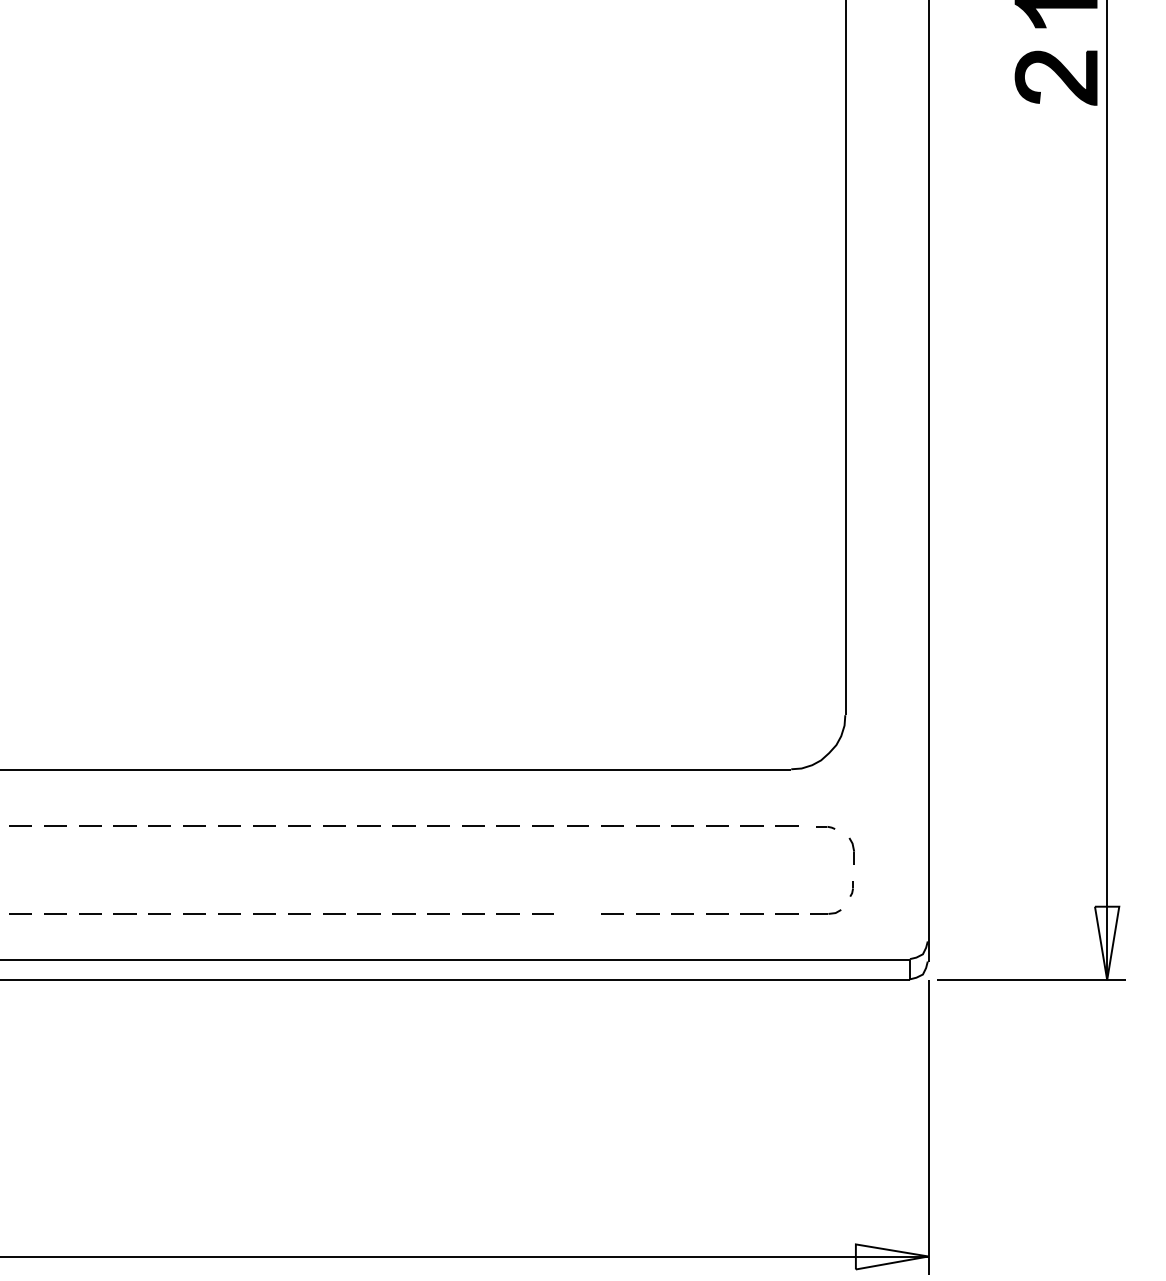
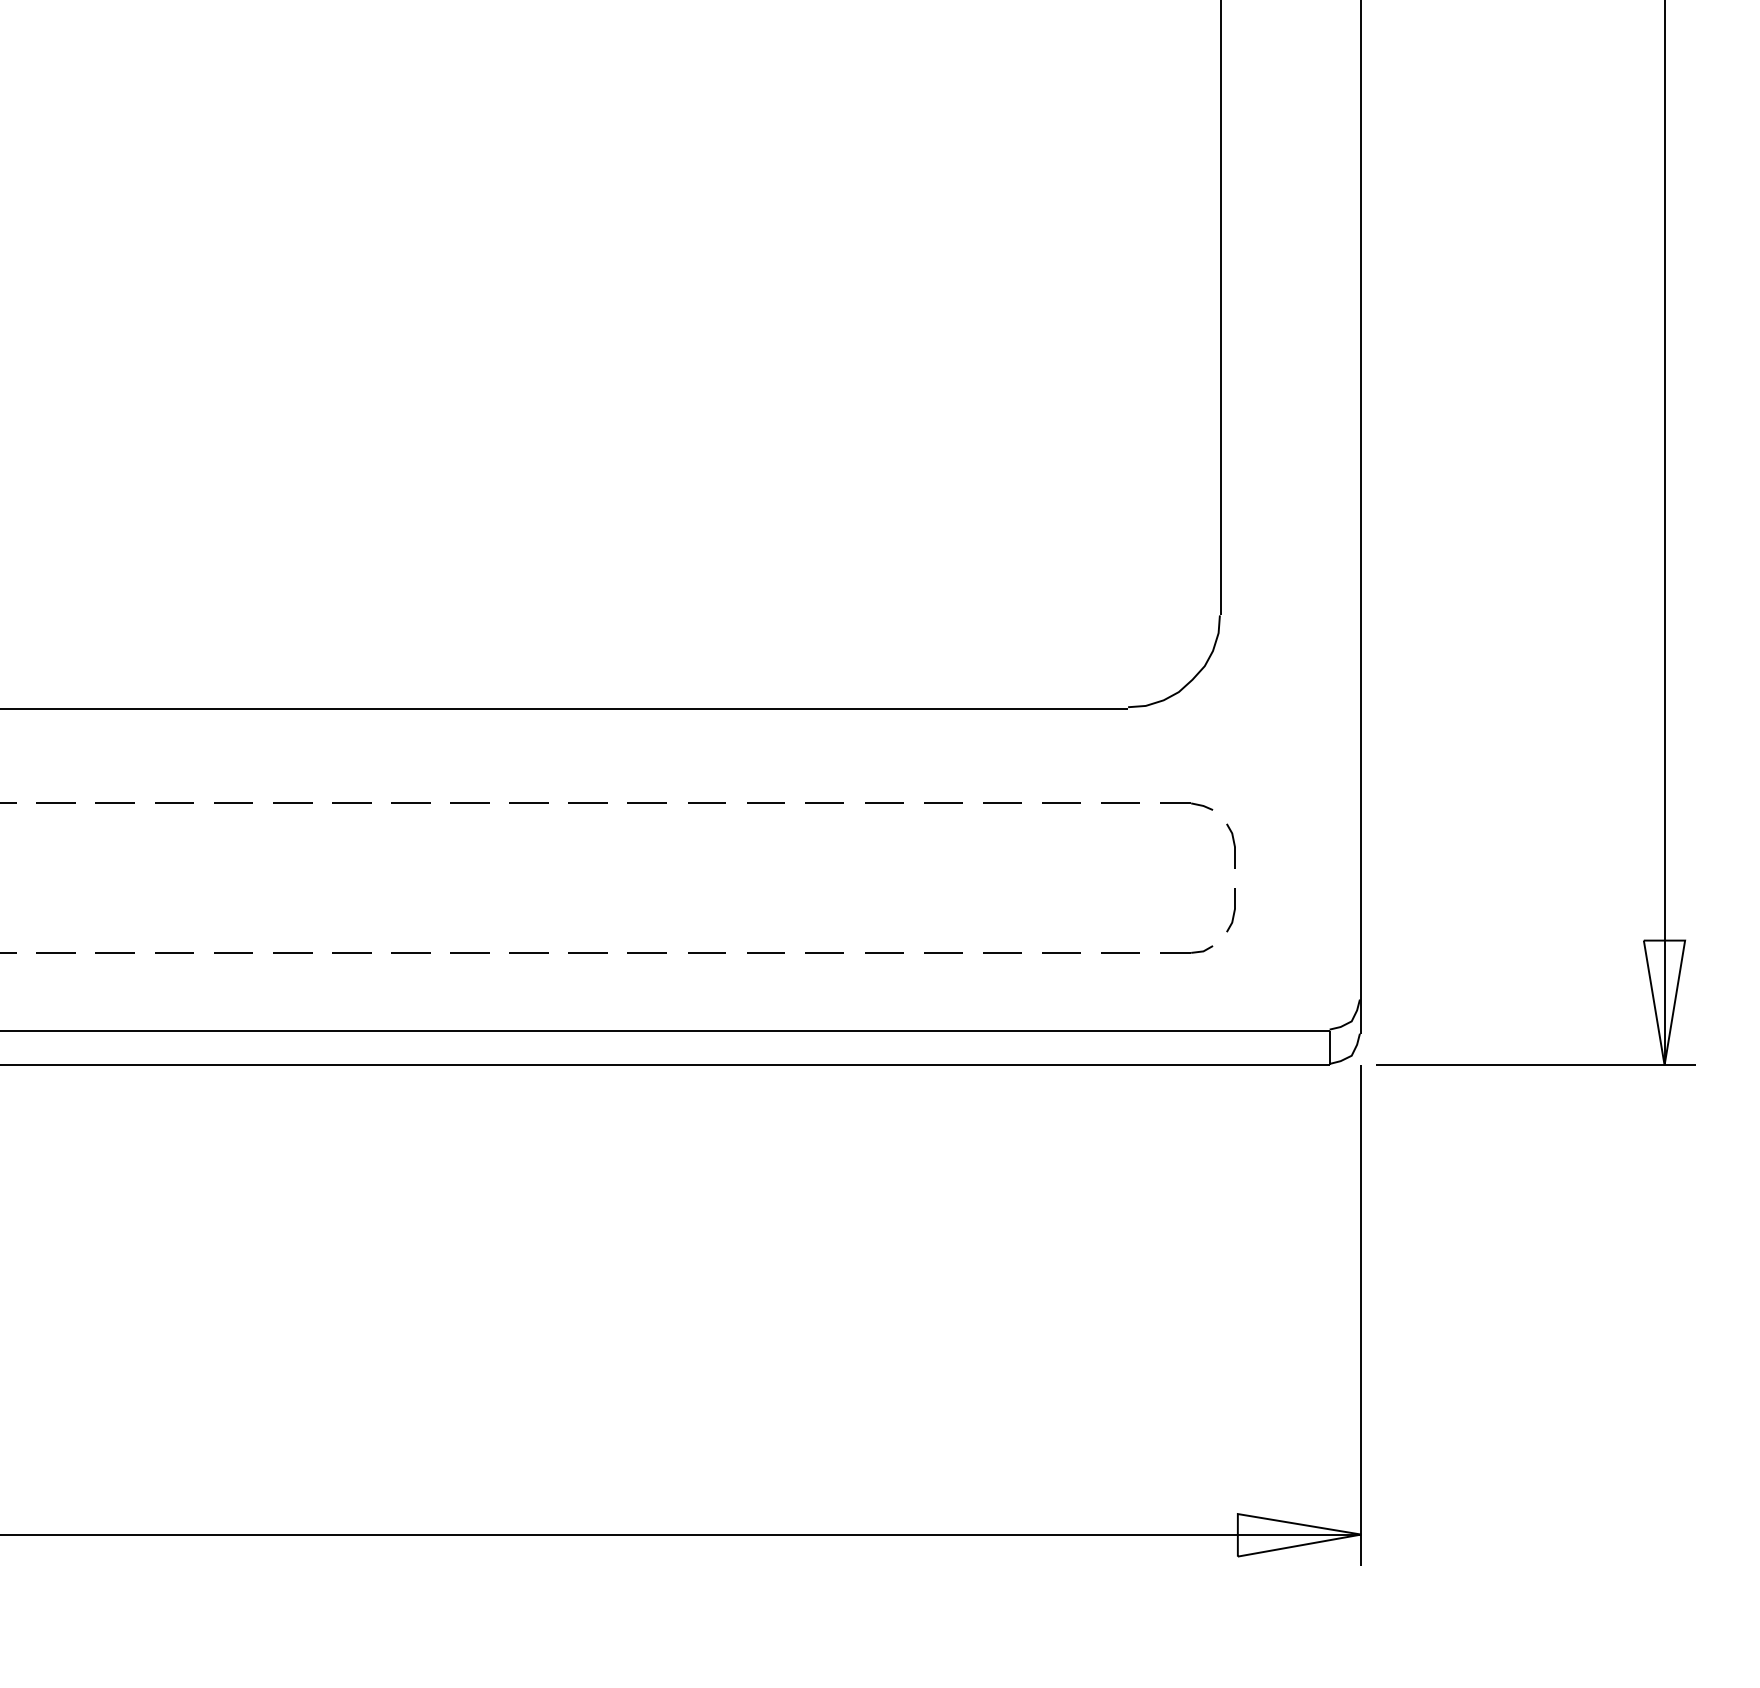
part: (825, 827) -> (1186, 806), size x1.67
part: (851, 888) -> (1230, 909), size x1.67
line: (577, 913) -> (765, 952), added

